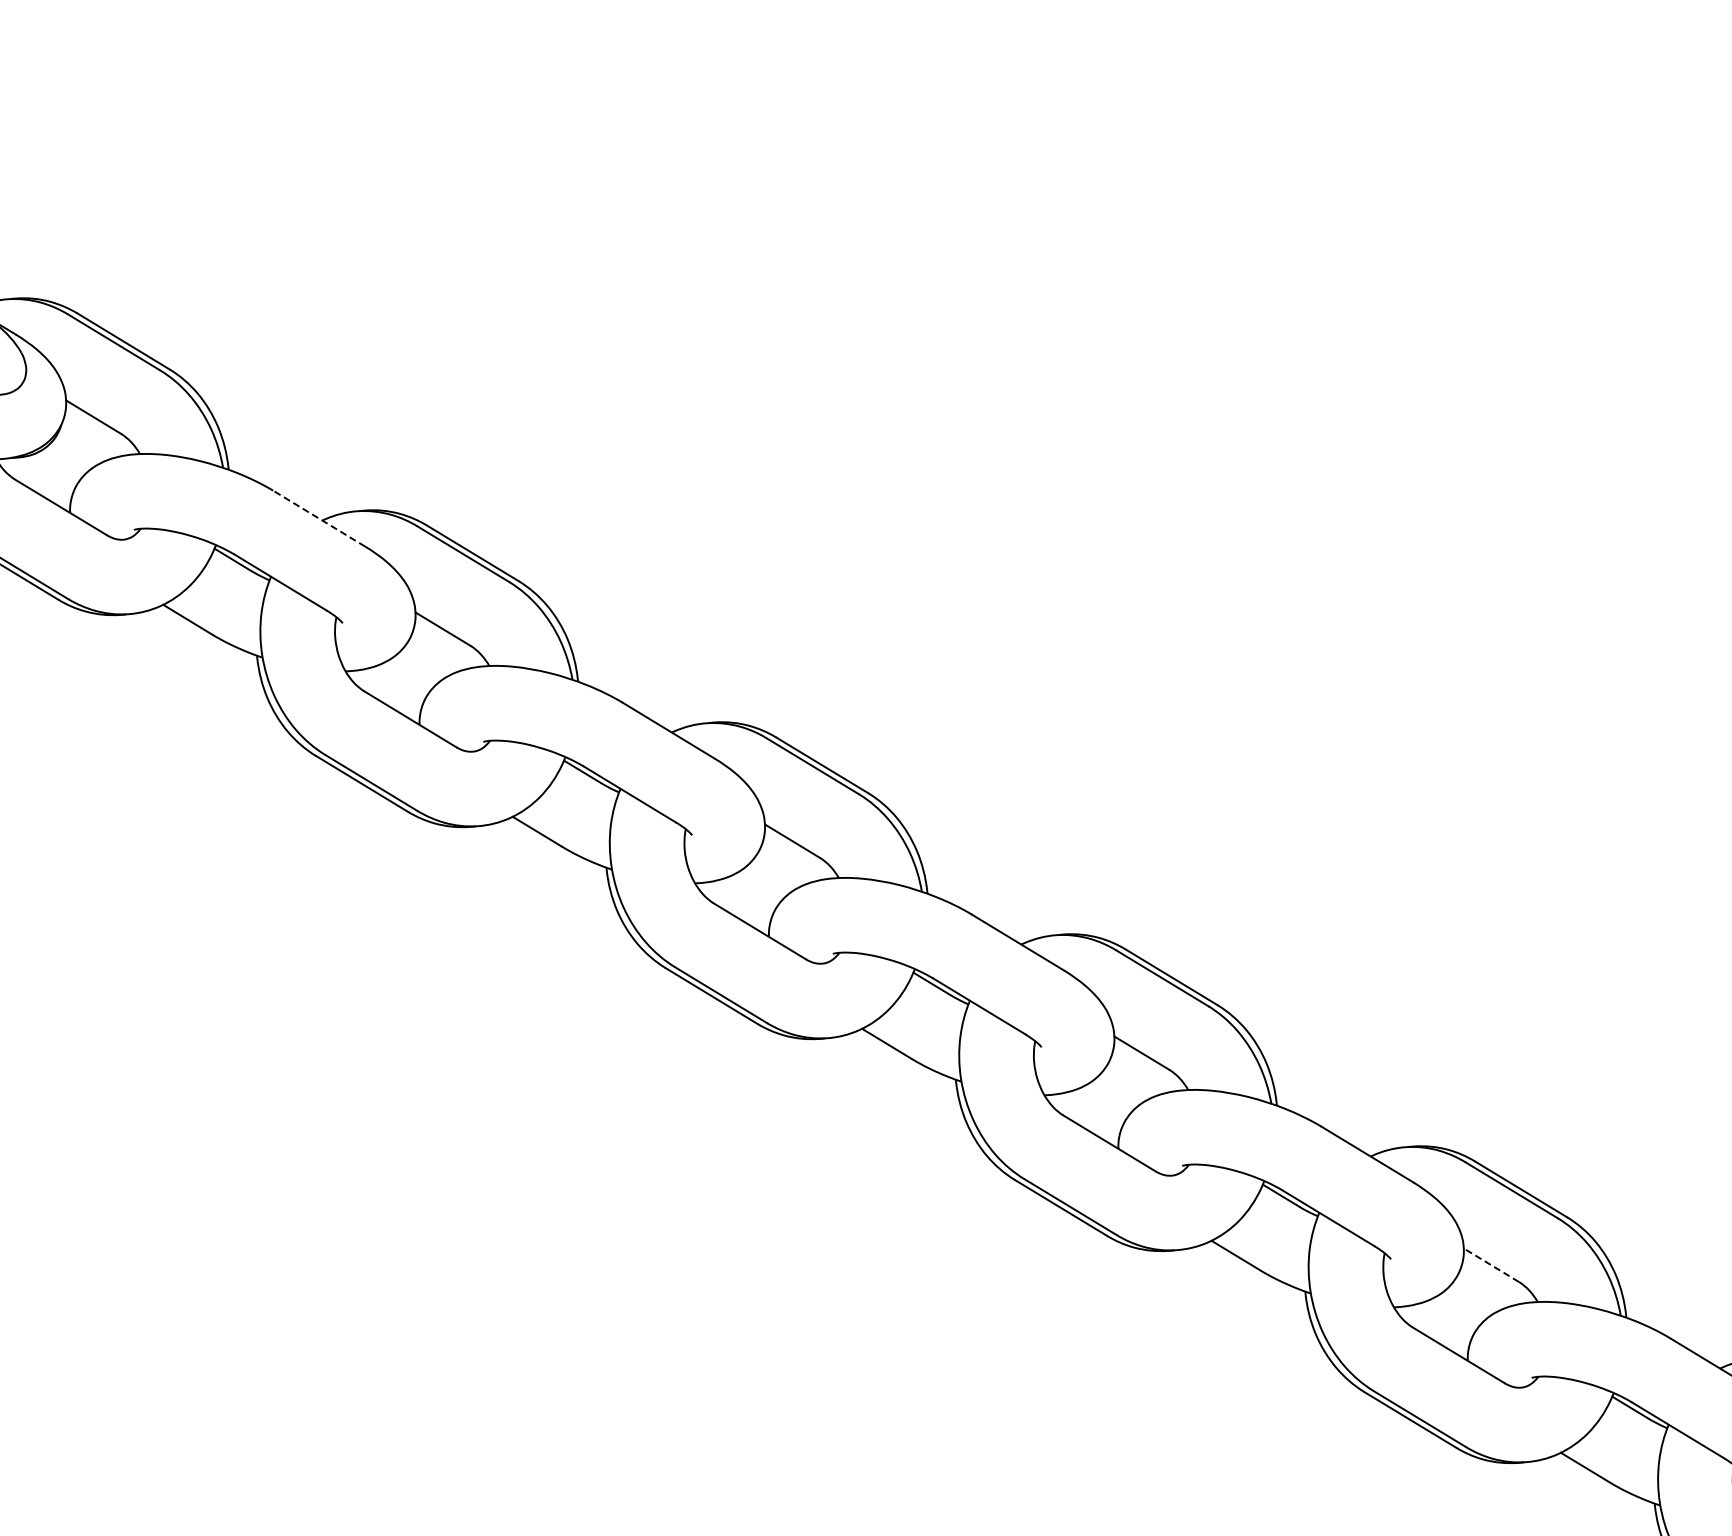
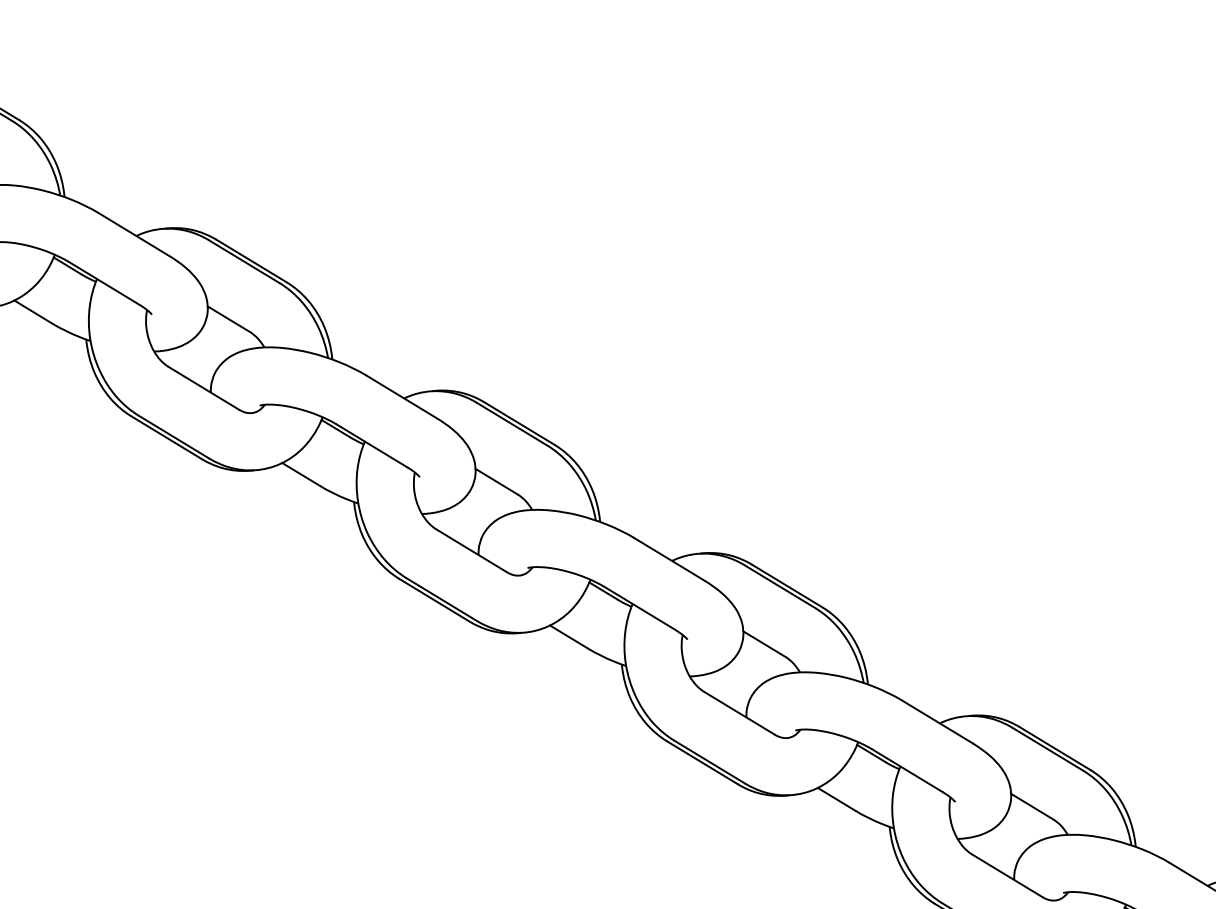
line: (319, 518) -> (134, 234), dashed -> solid
line: (1491, 1265) -> (1032, 806), dashed -> solid

